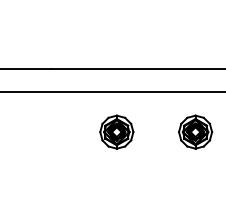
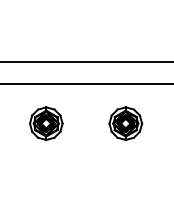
part: (116, 131) -> (45, 123), moved
part: (195, 131) -> (125, 123), moved

